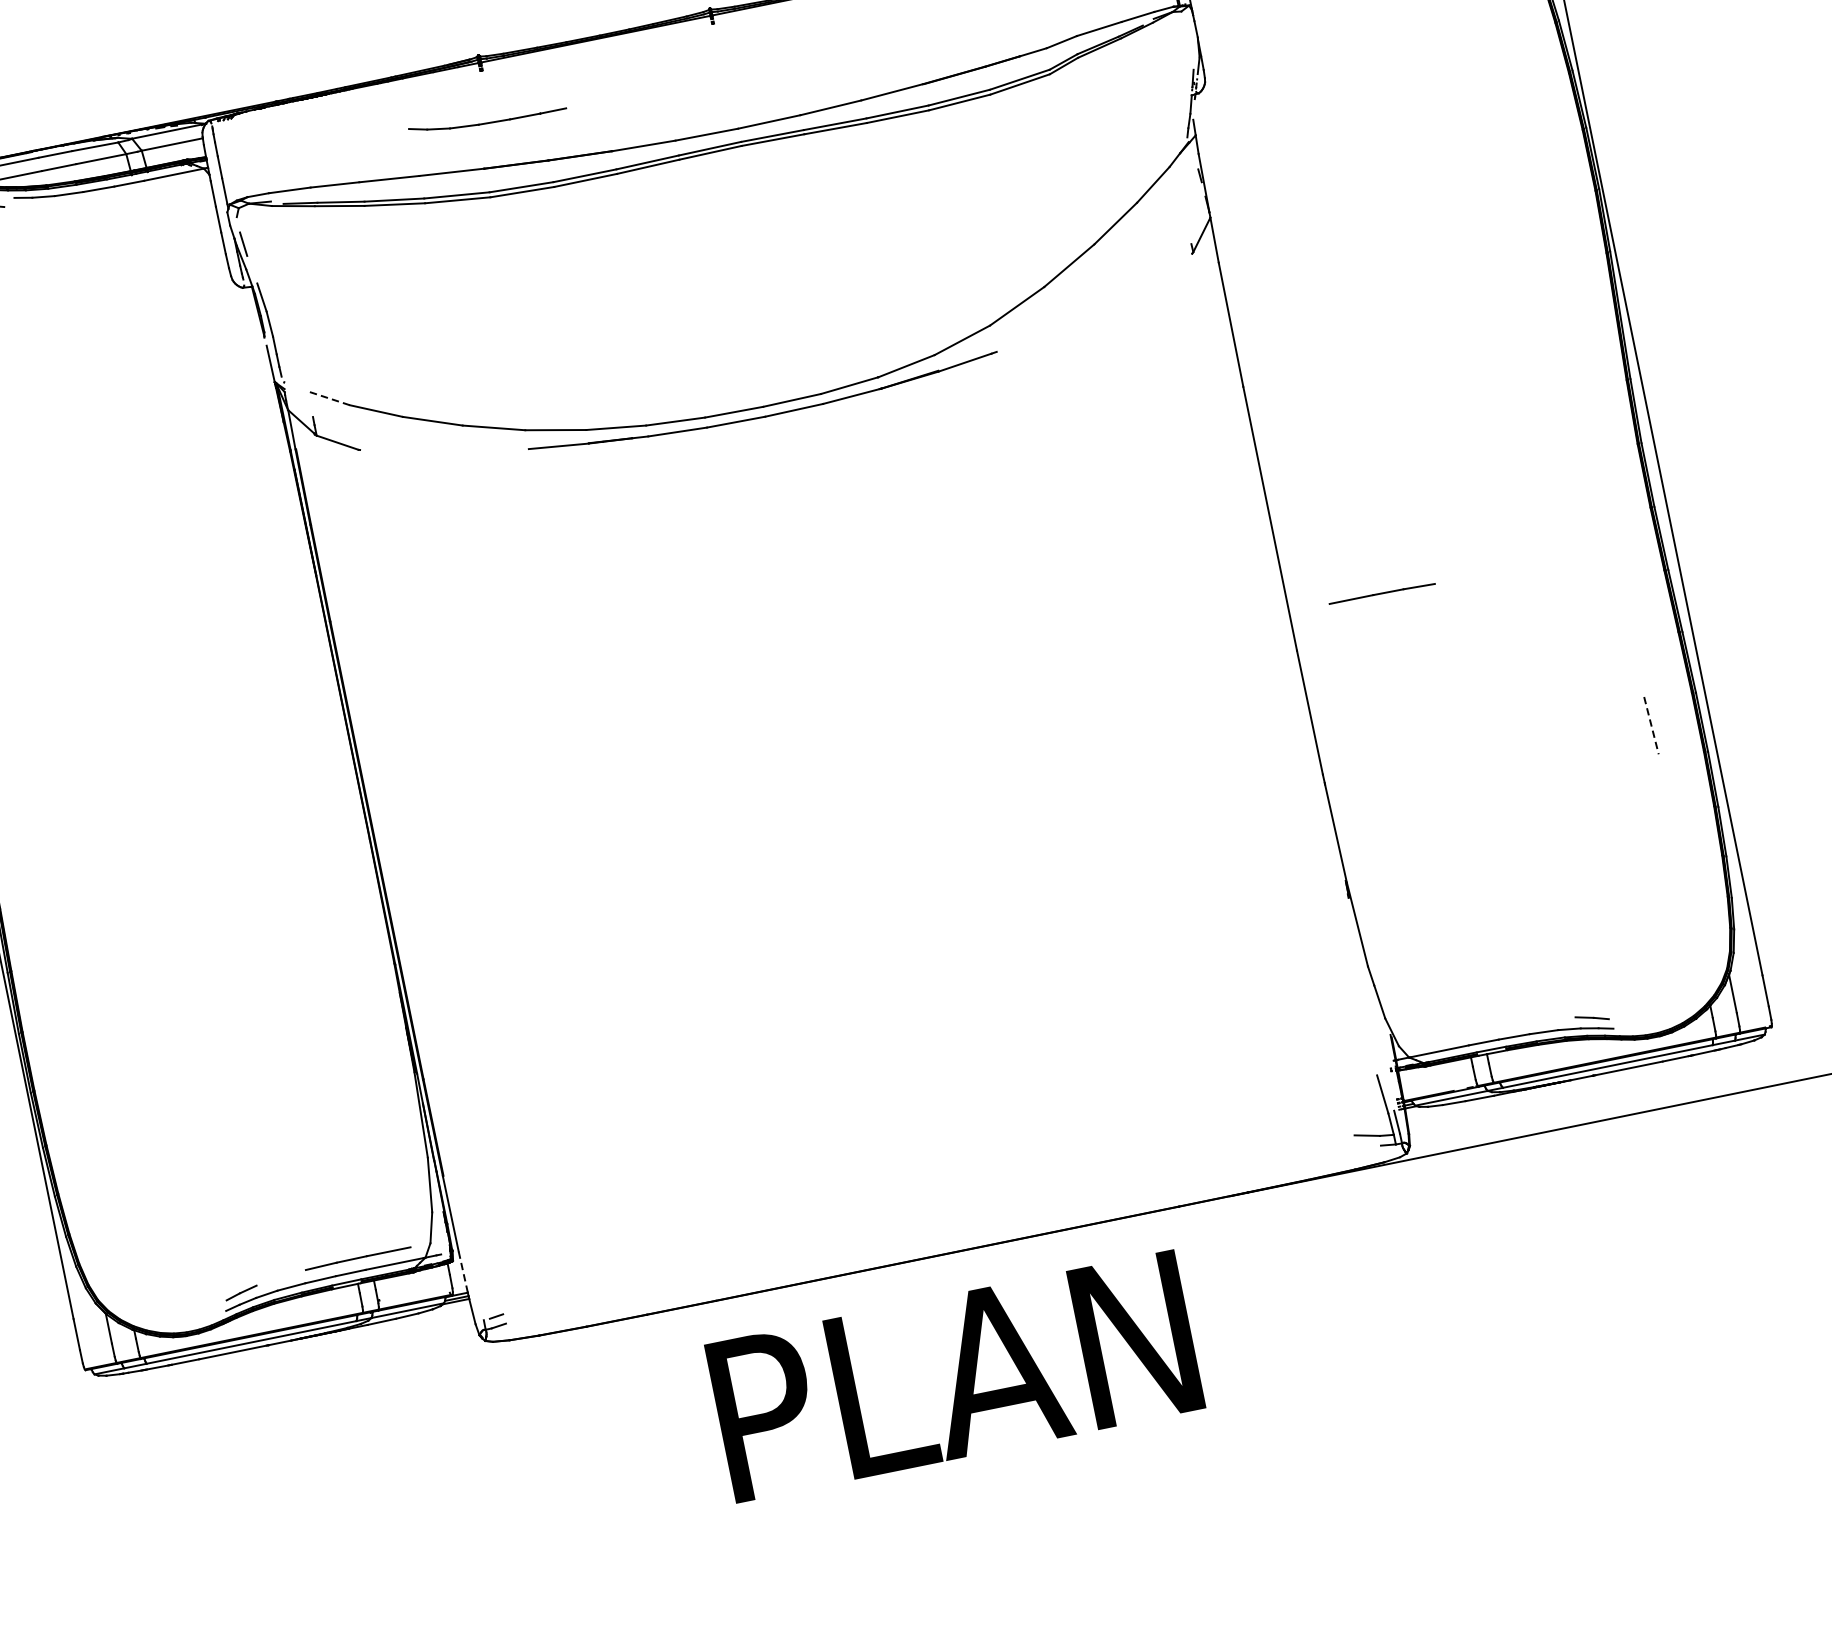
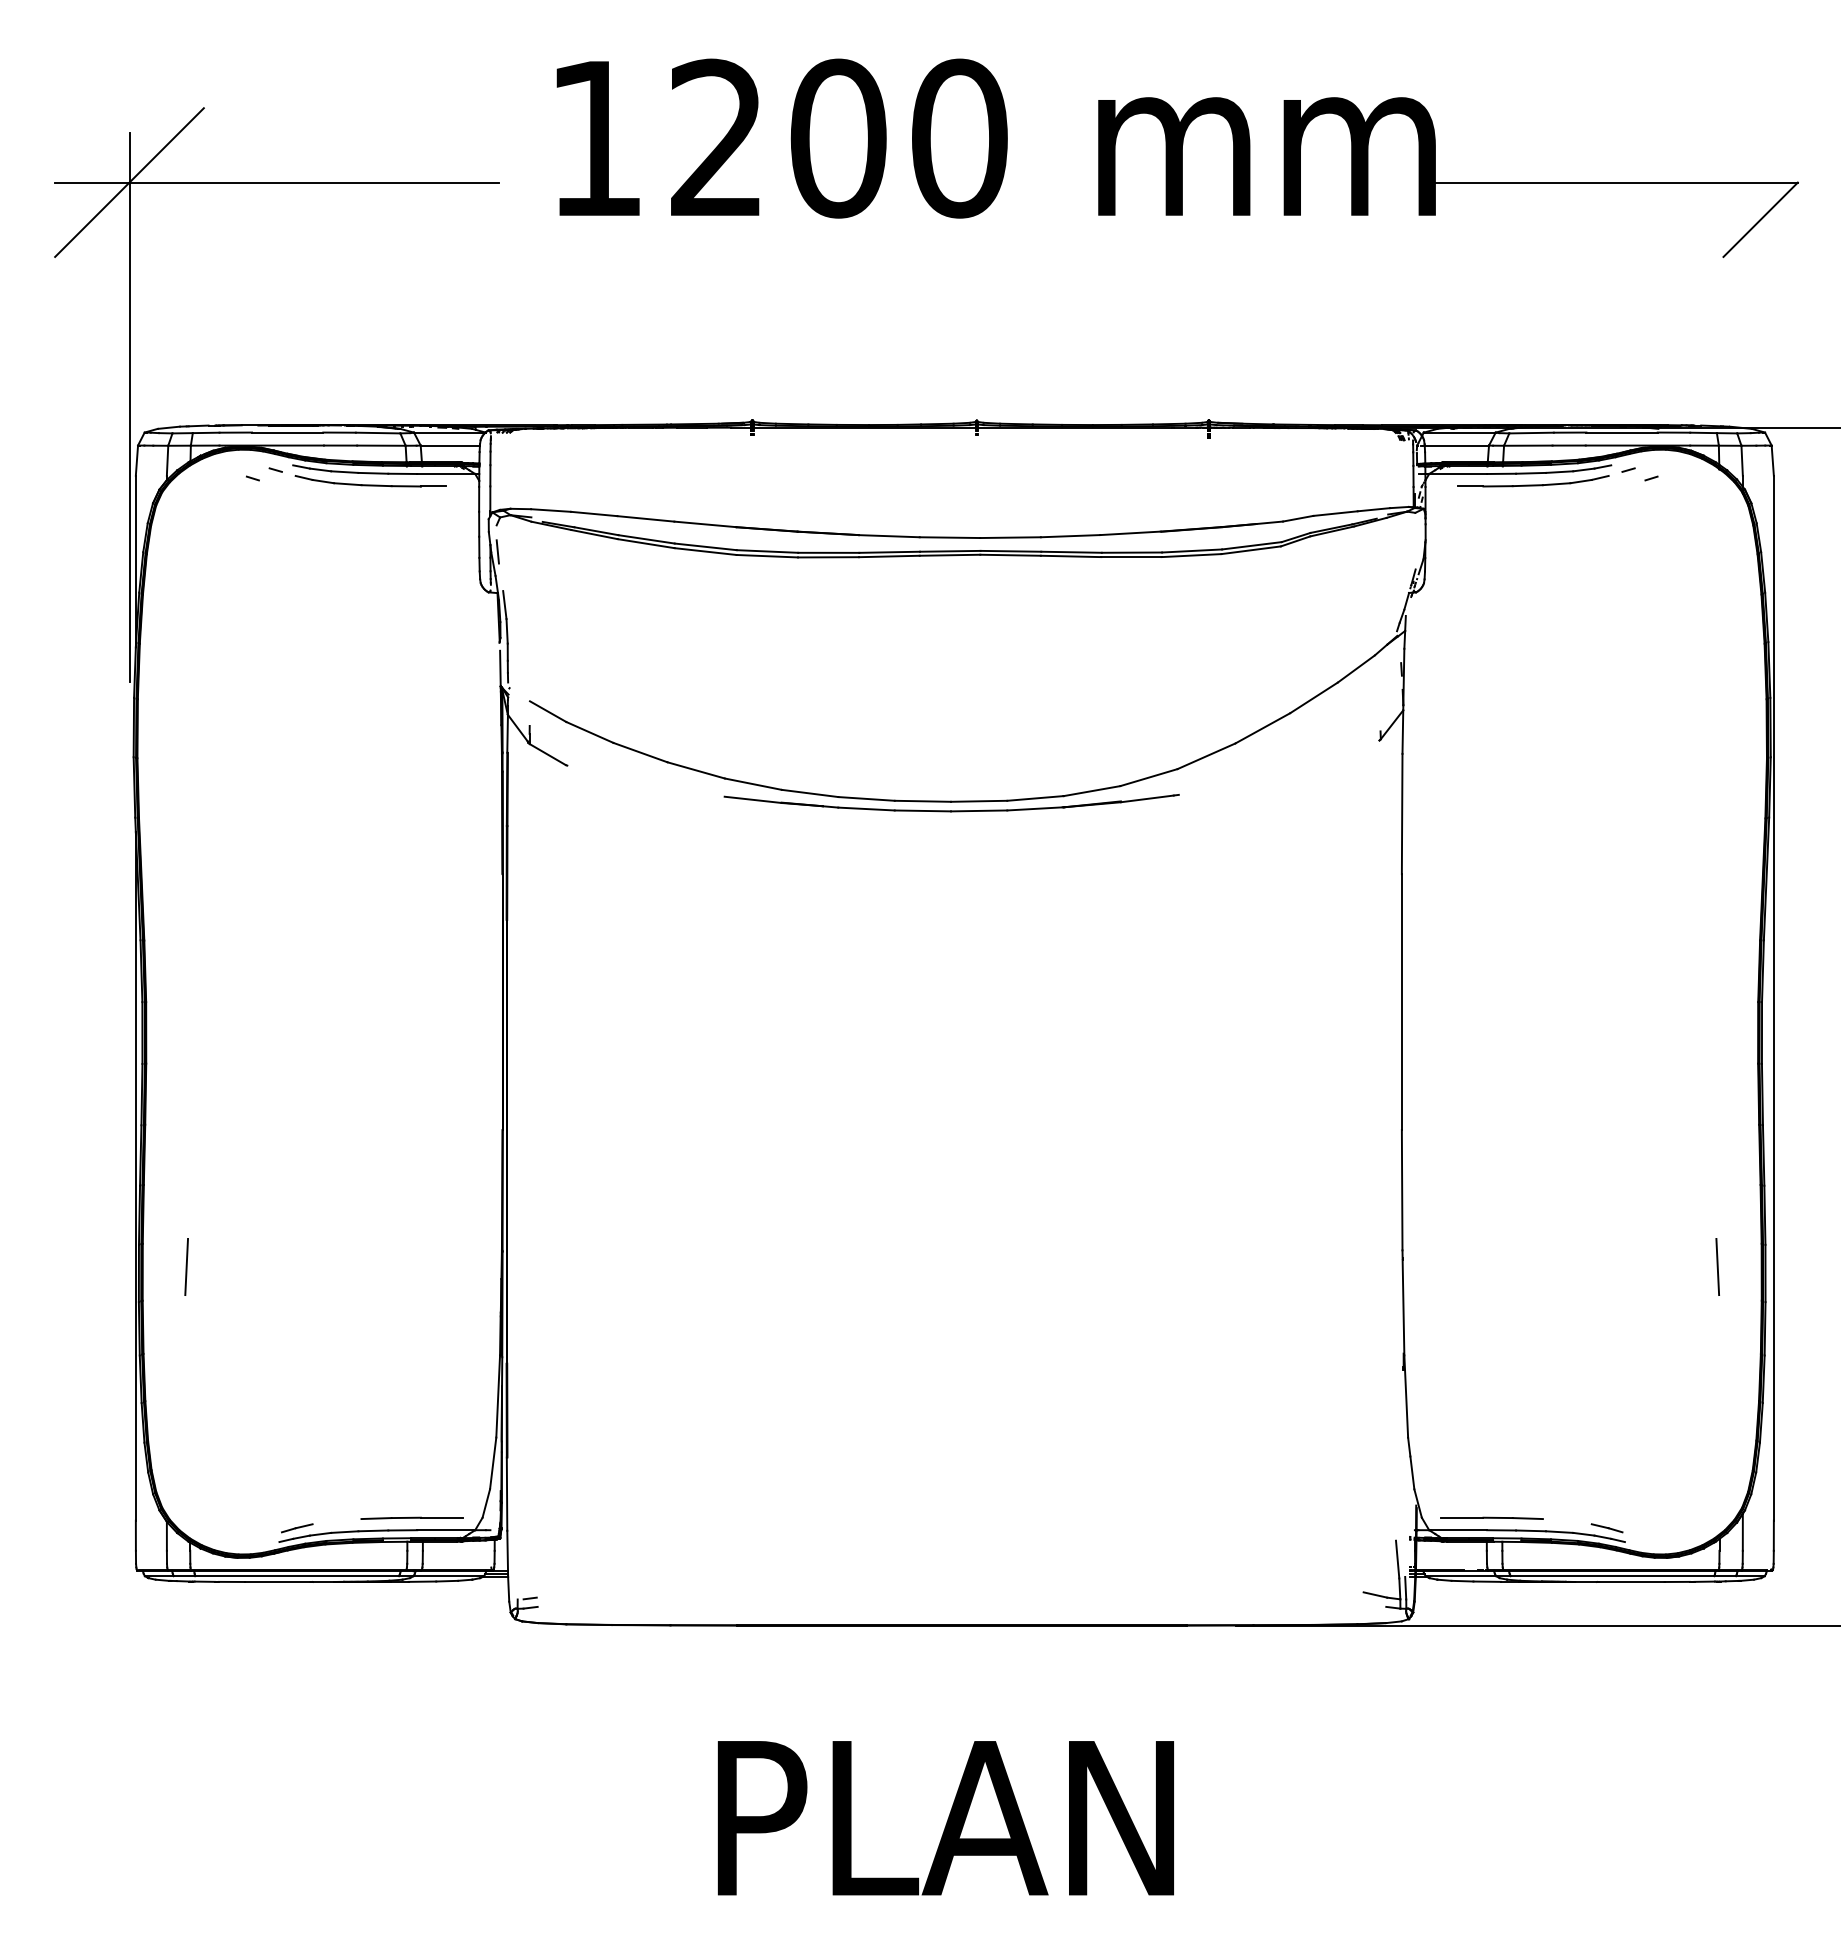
part: (487, 119) -> (370, 481), moved
line: (329, 398) -> (548, 711), dashed -> solid
line: (1381, 593) -> (1491, 1517), moved
line: (1651, 726) -> (1717, 1267), dashed -> solid
line: (72, 1046) -> (186, 1266), added
line: (463, 1271) -> (507, 1550), dashed -> solid
text: (954, 1376) -> (945, 1818), moved

